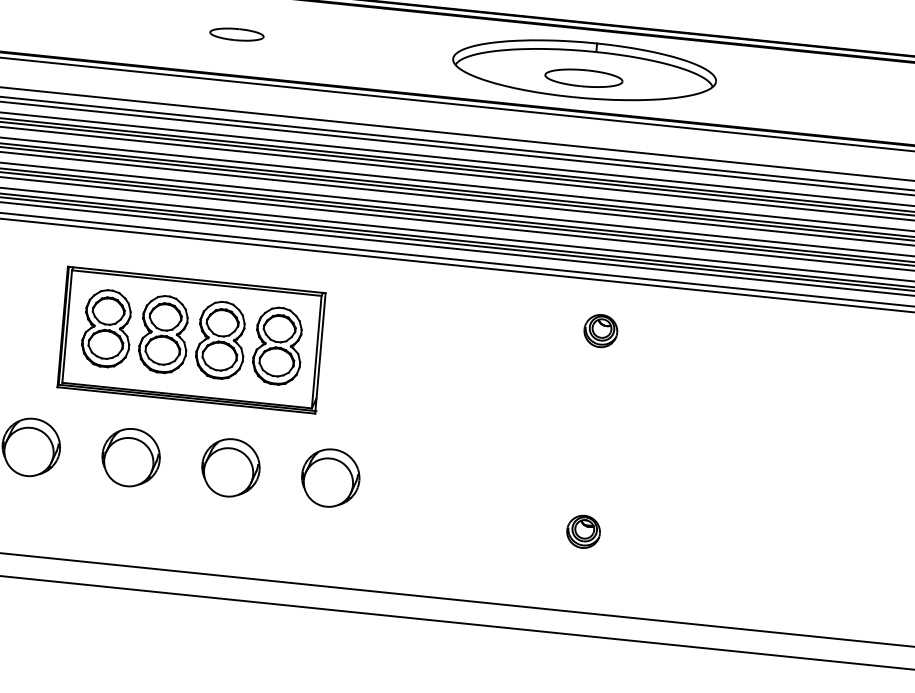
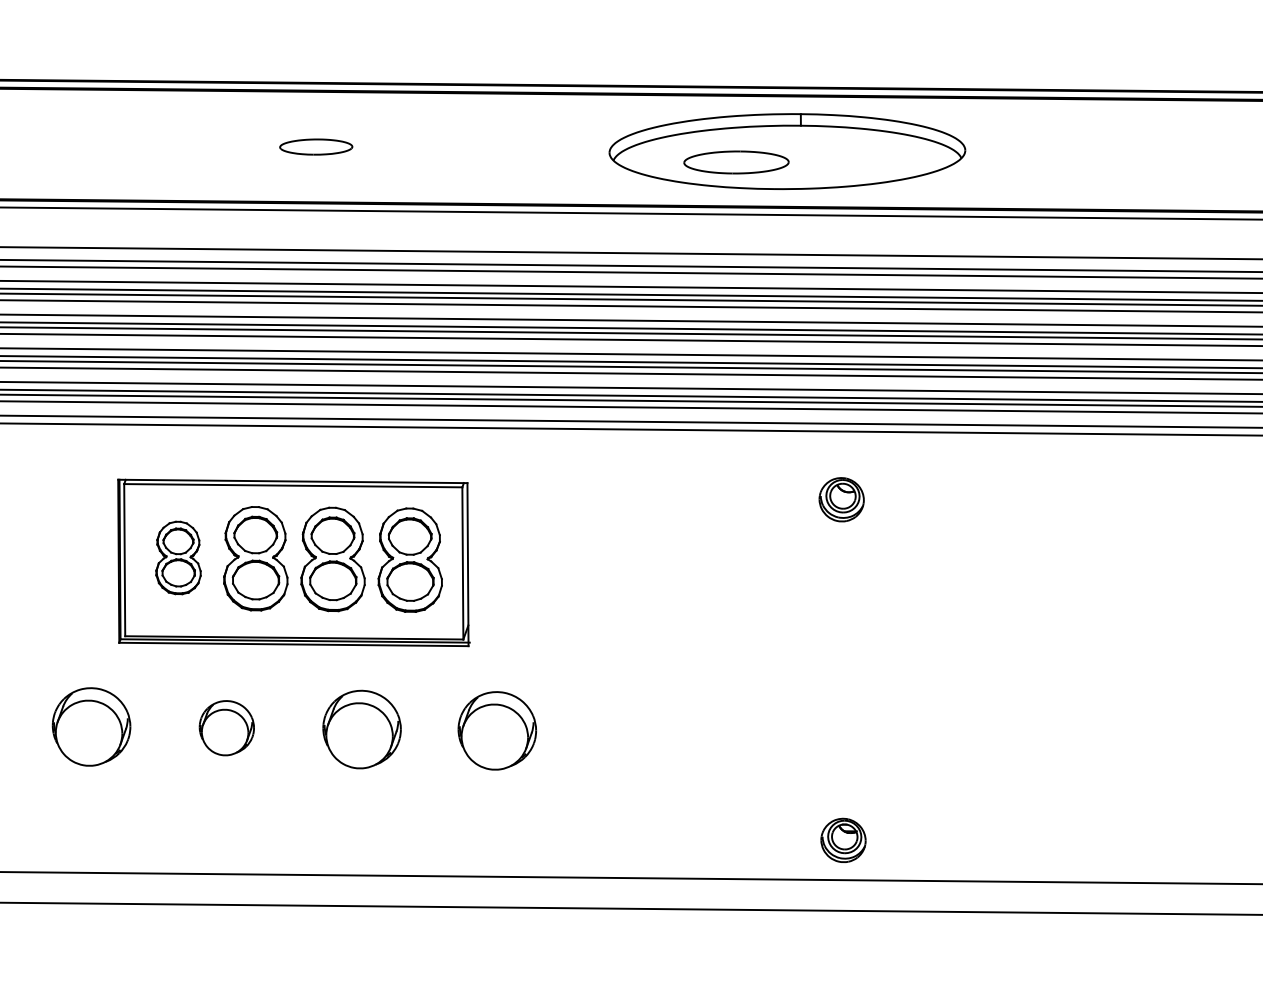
part: (583, 78) -> (736, 162), moved
part: (107, 328) -> (178, 557), size x0.7
part: (130, 457) -> (226, 727), size x0.7
part: (583, 531) -> (843, 839), moved

